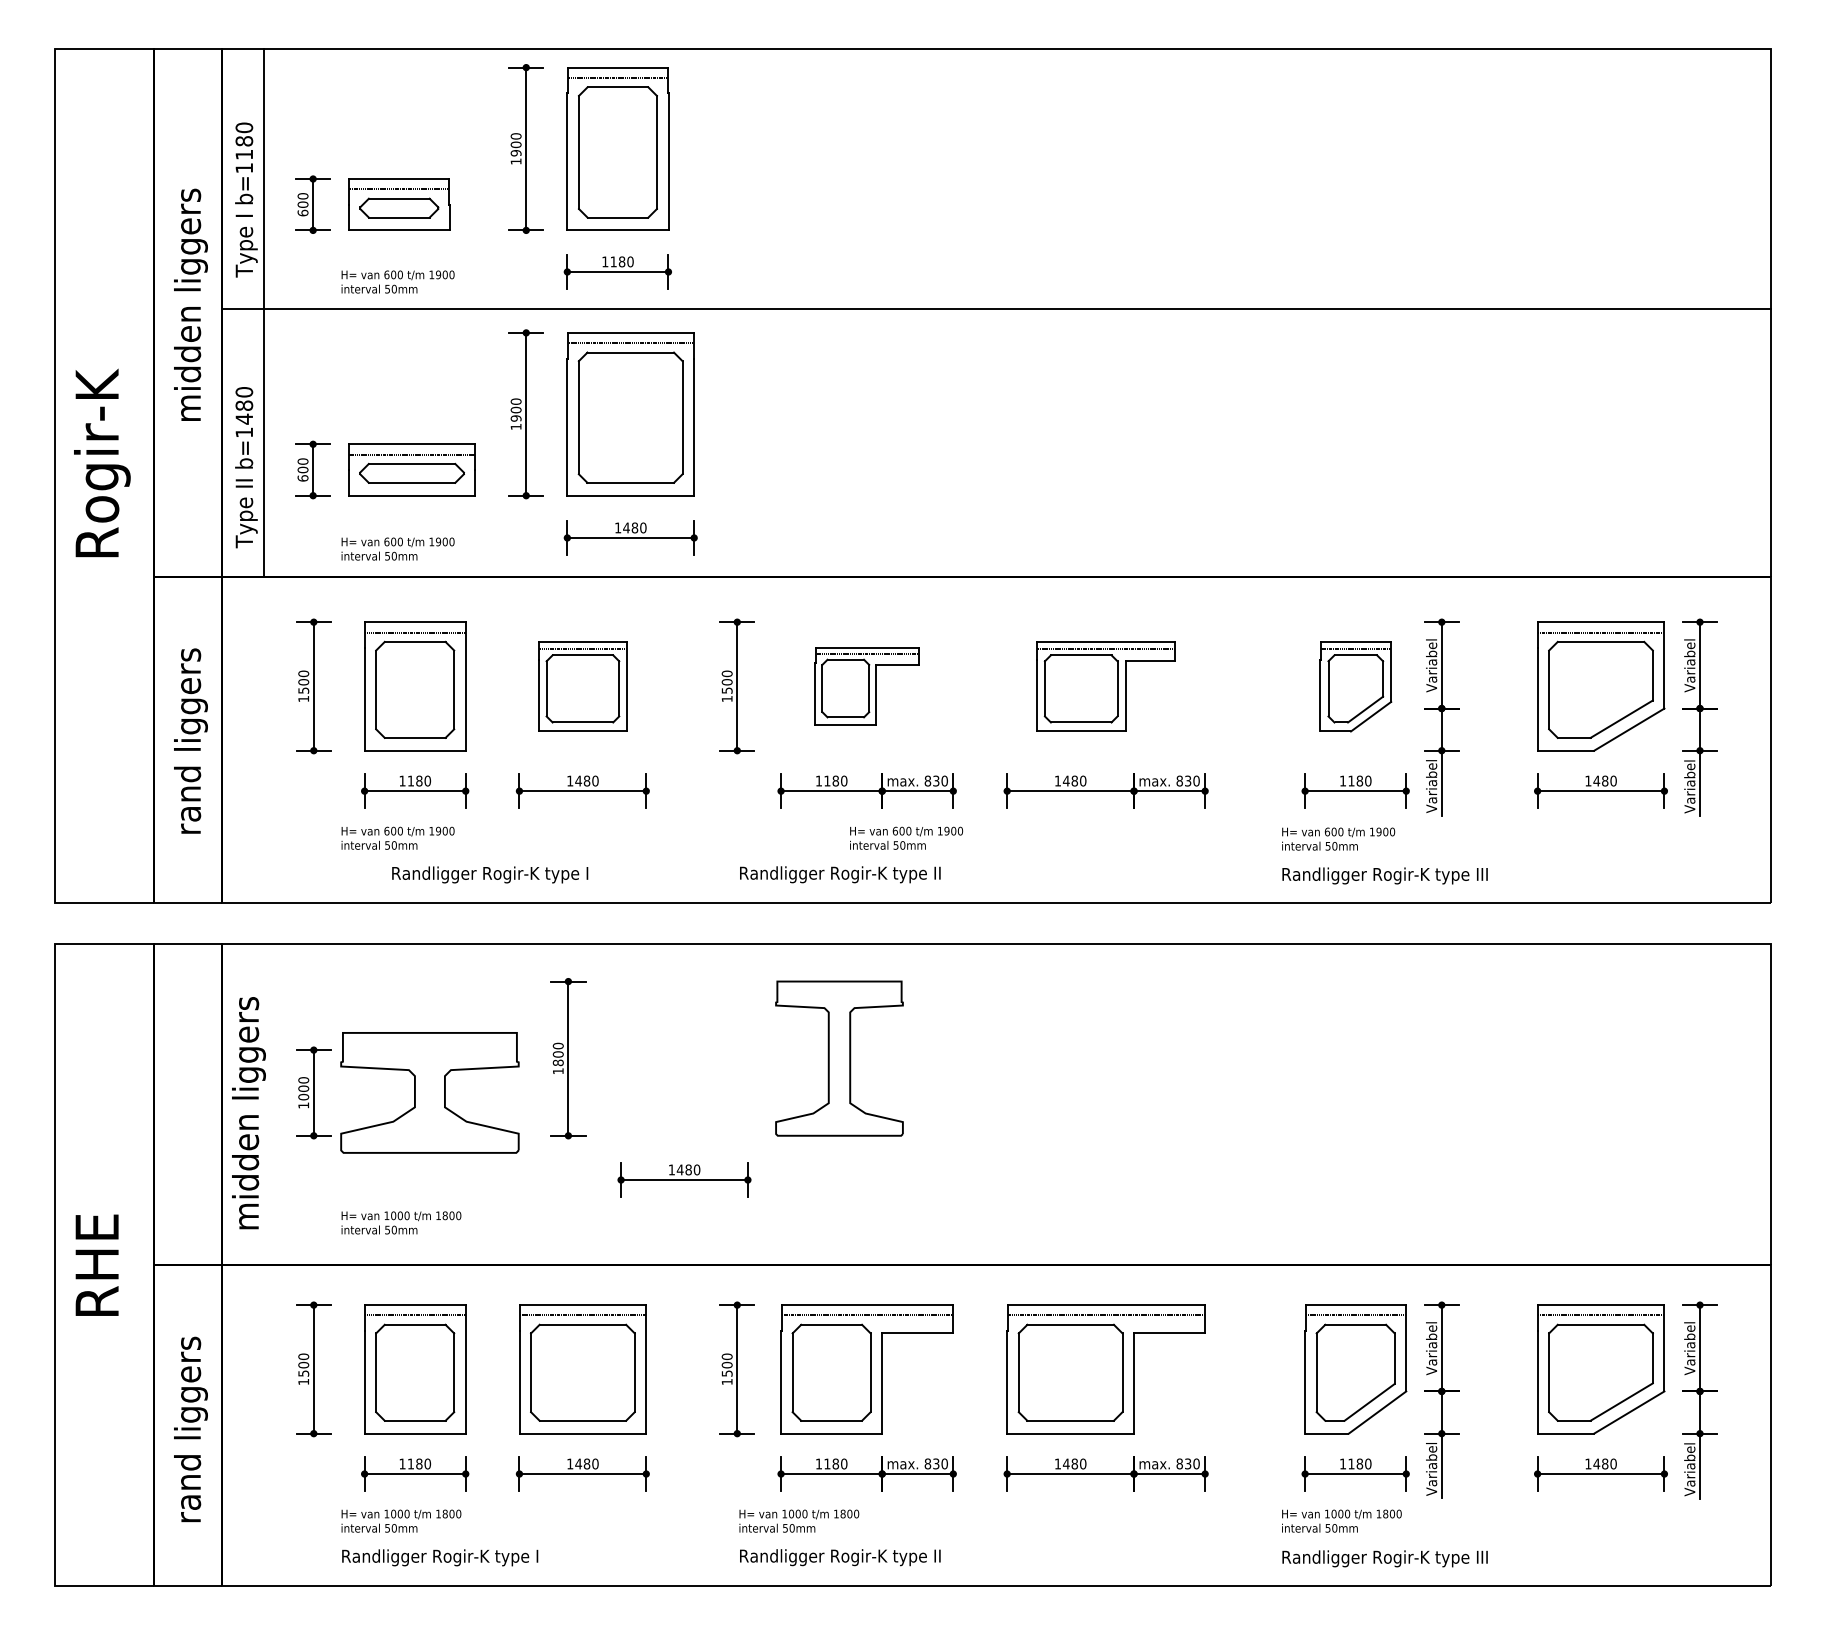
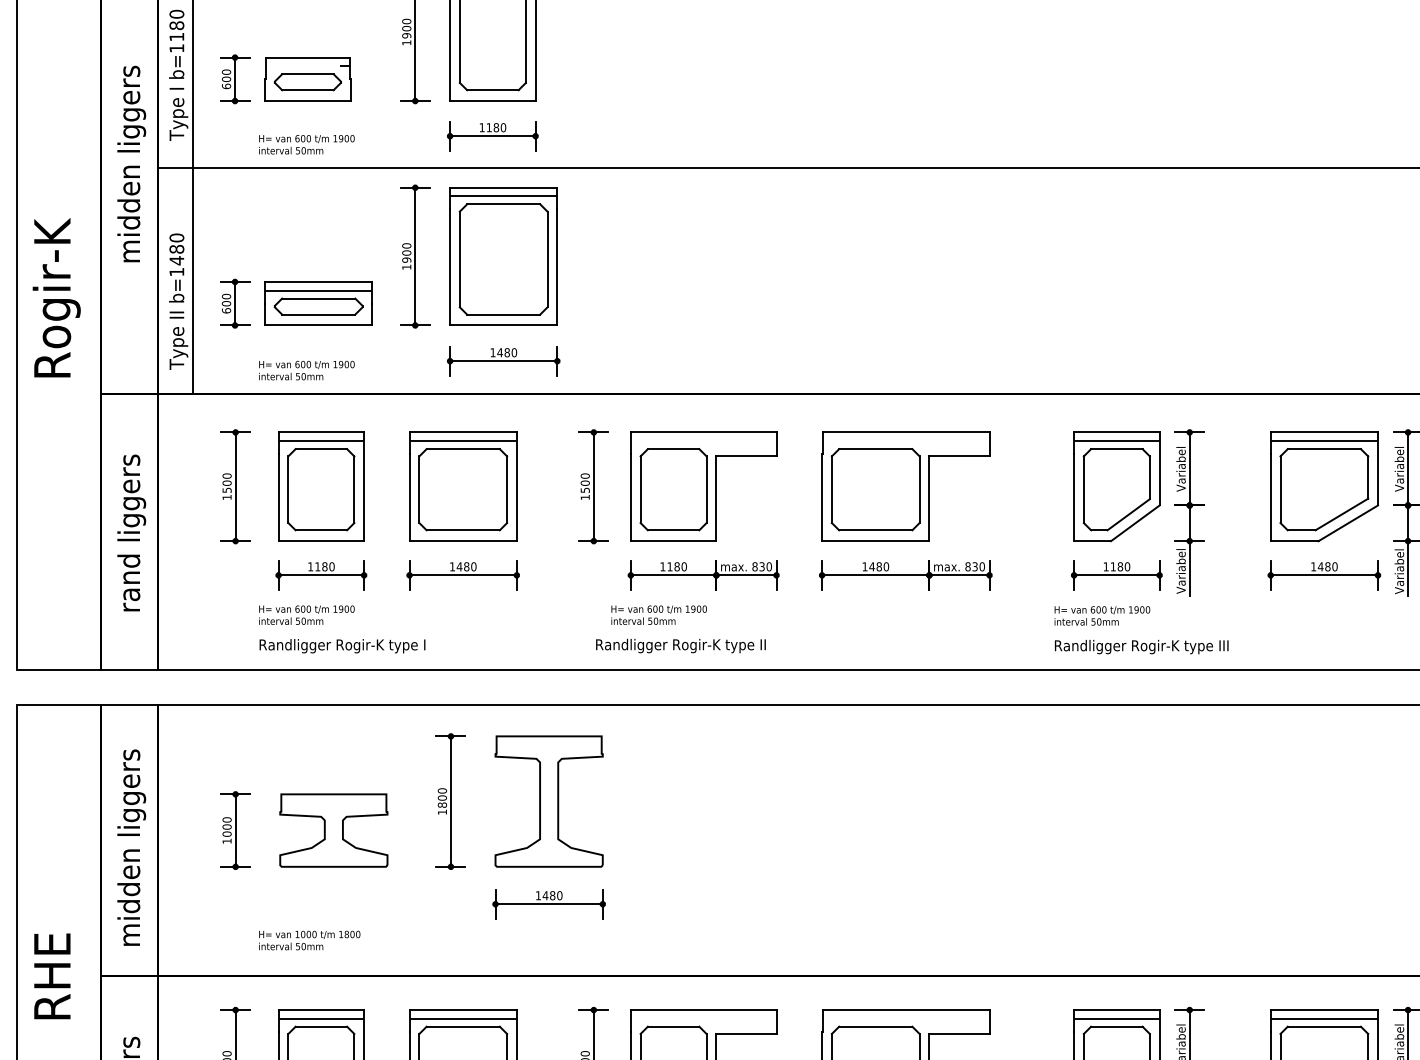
part: (582, 686) -> (462, 486), size x1.43
part: (866, 686) -> (703, 486), size x1.67
part: (1105, 686) -> (905, 486), size x1.43
part: (1355, 686) -> (1116, 486), size x1.43
text: (906, 837) -> (659, 614), moved
text: (490, 874) -> (342, 645), moved
part: (839, 1058) -> (549, 801), moved
part: (429, 1092) -> (333, 830), size x0.71
text: (248, 1113) -> (131, 847), moved

